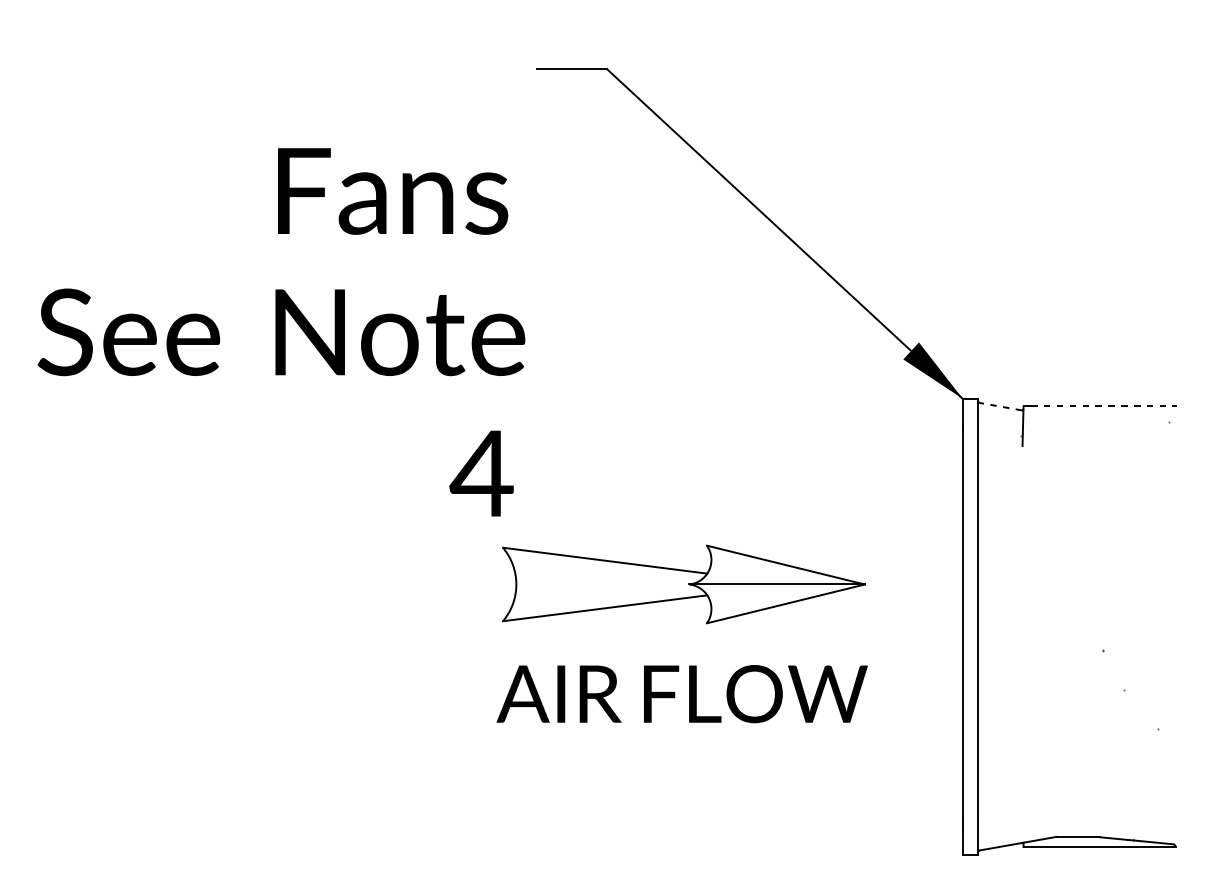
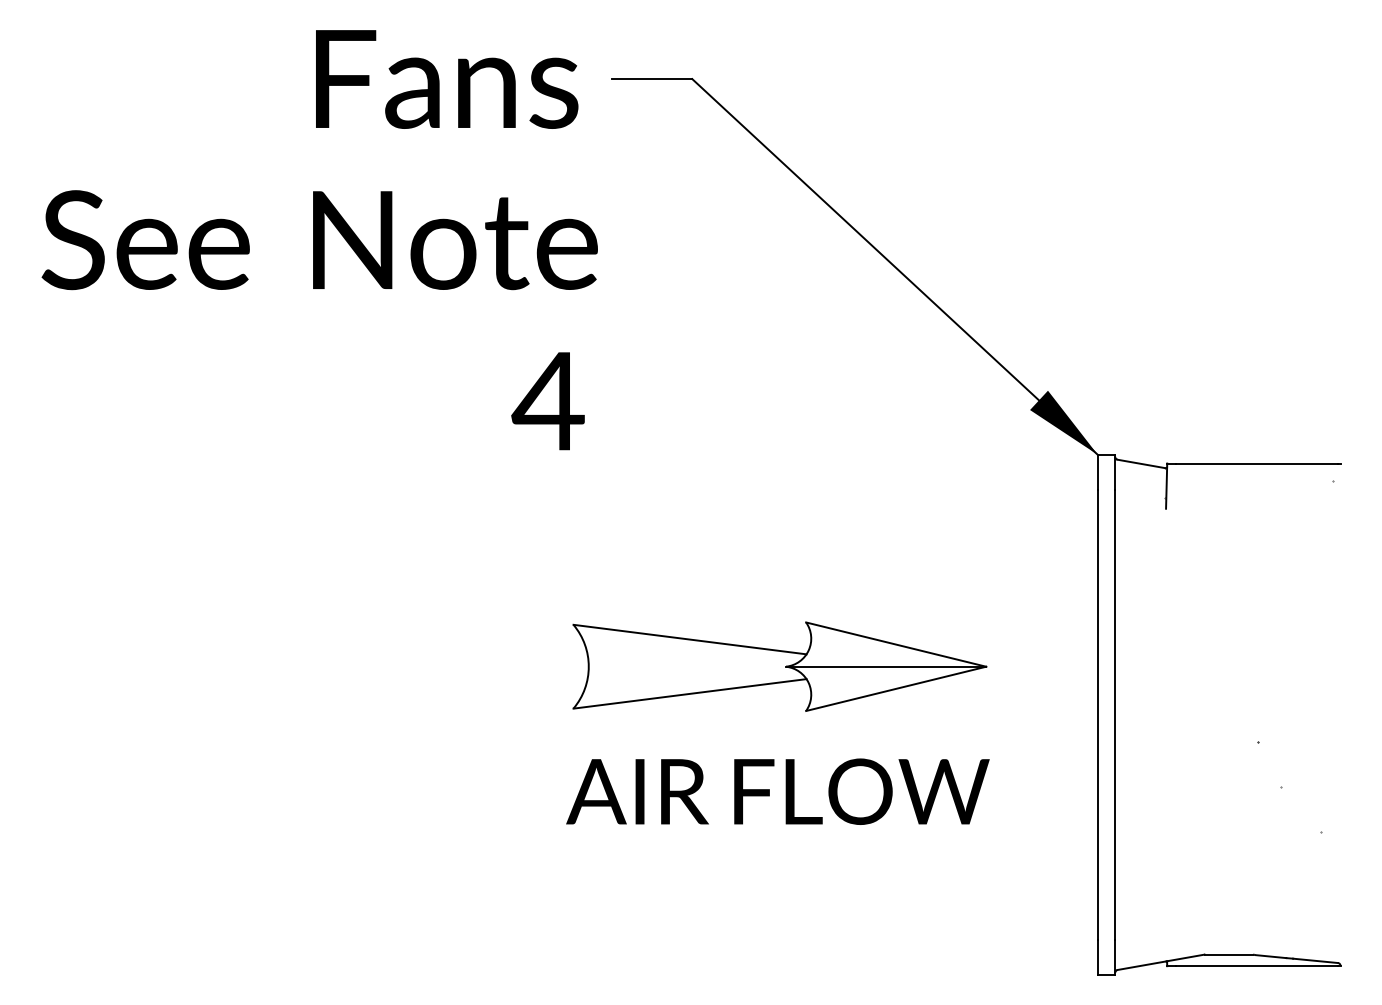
text: (281, 332) -> (319, 240), moved
line: (1000, 406) -> (1141, 463), dashed -> solid
line: (1101, 406) -> (1256, 463), dashed -> solid

